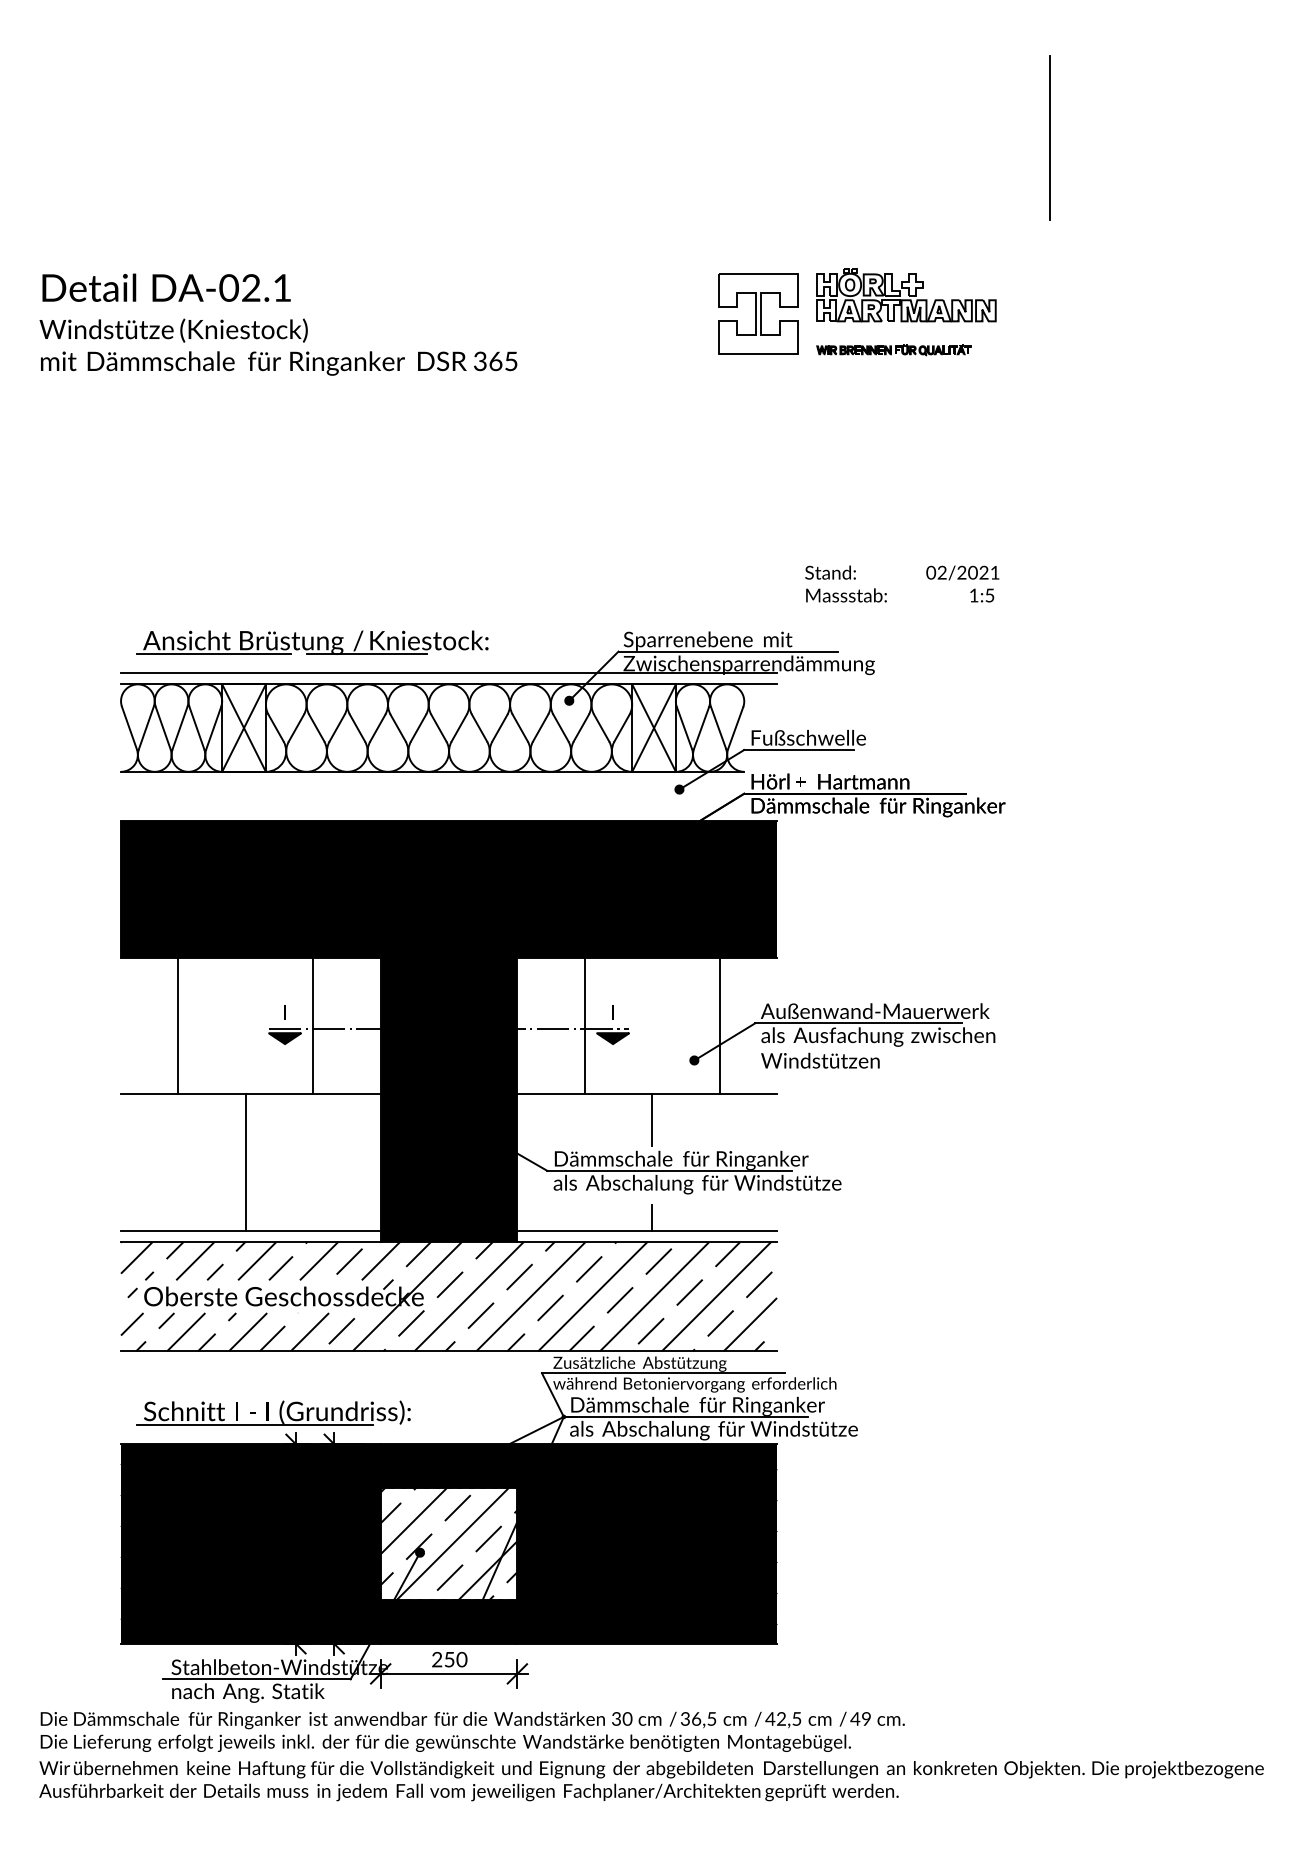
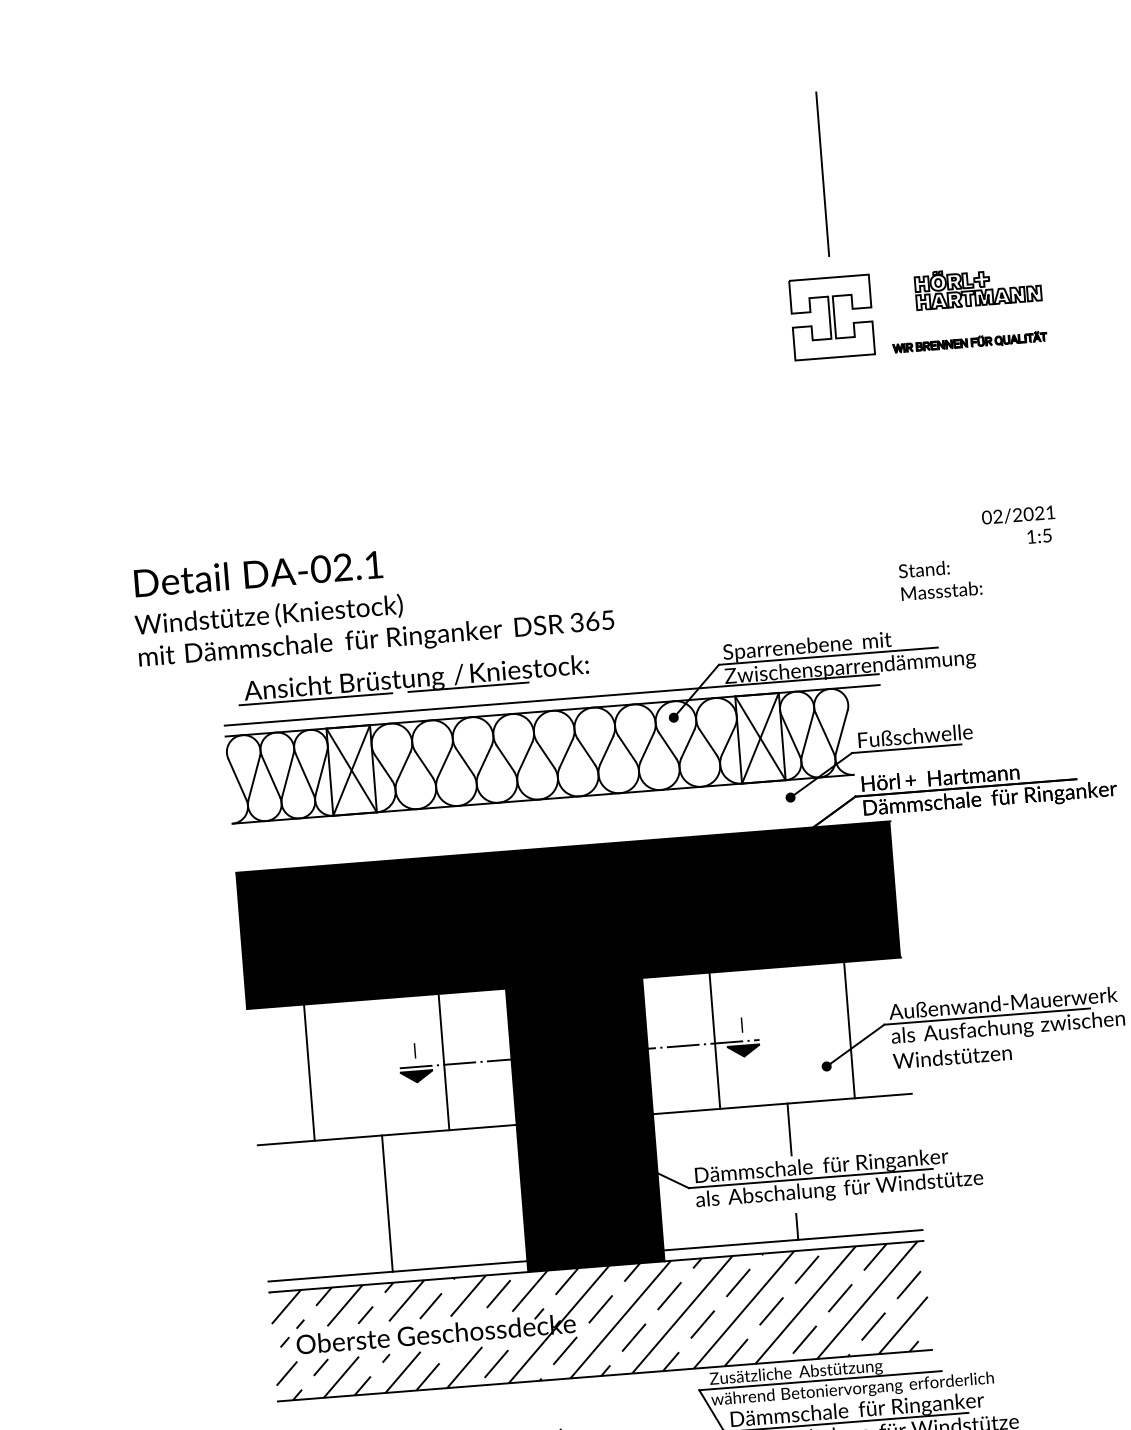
line: (1049, 137) -> (821, 174), moved
part: (906, 295) -> (978, 287), size x0.7
text: (278, 324) -> (372, 601), moved
text: (962, 583) -> (1018, 525), moved

